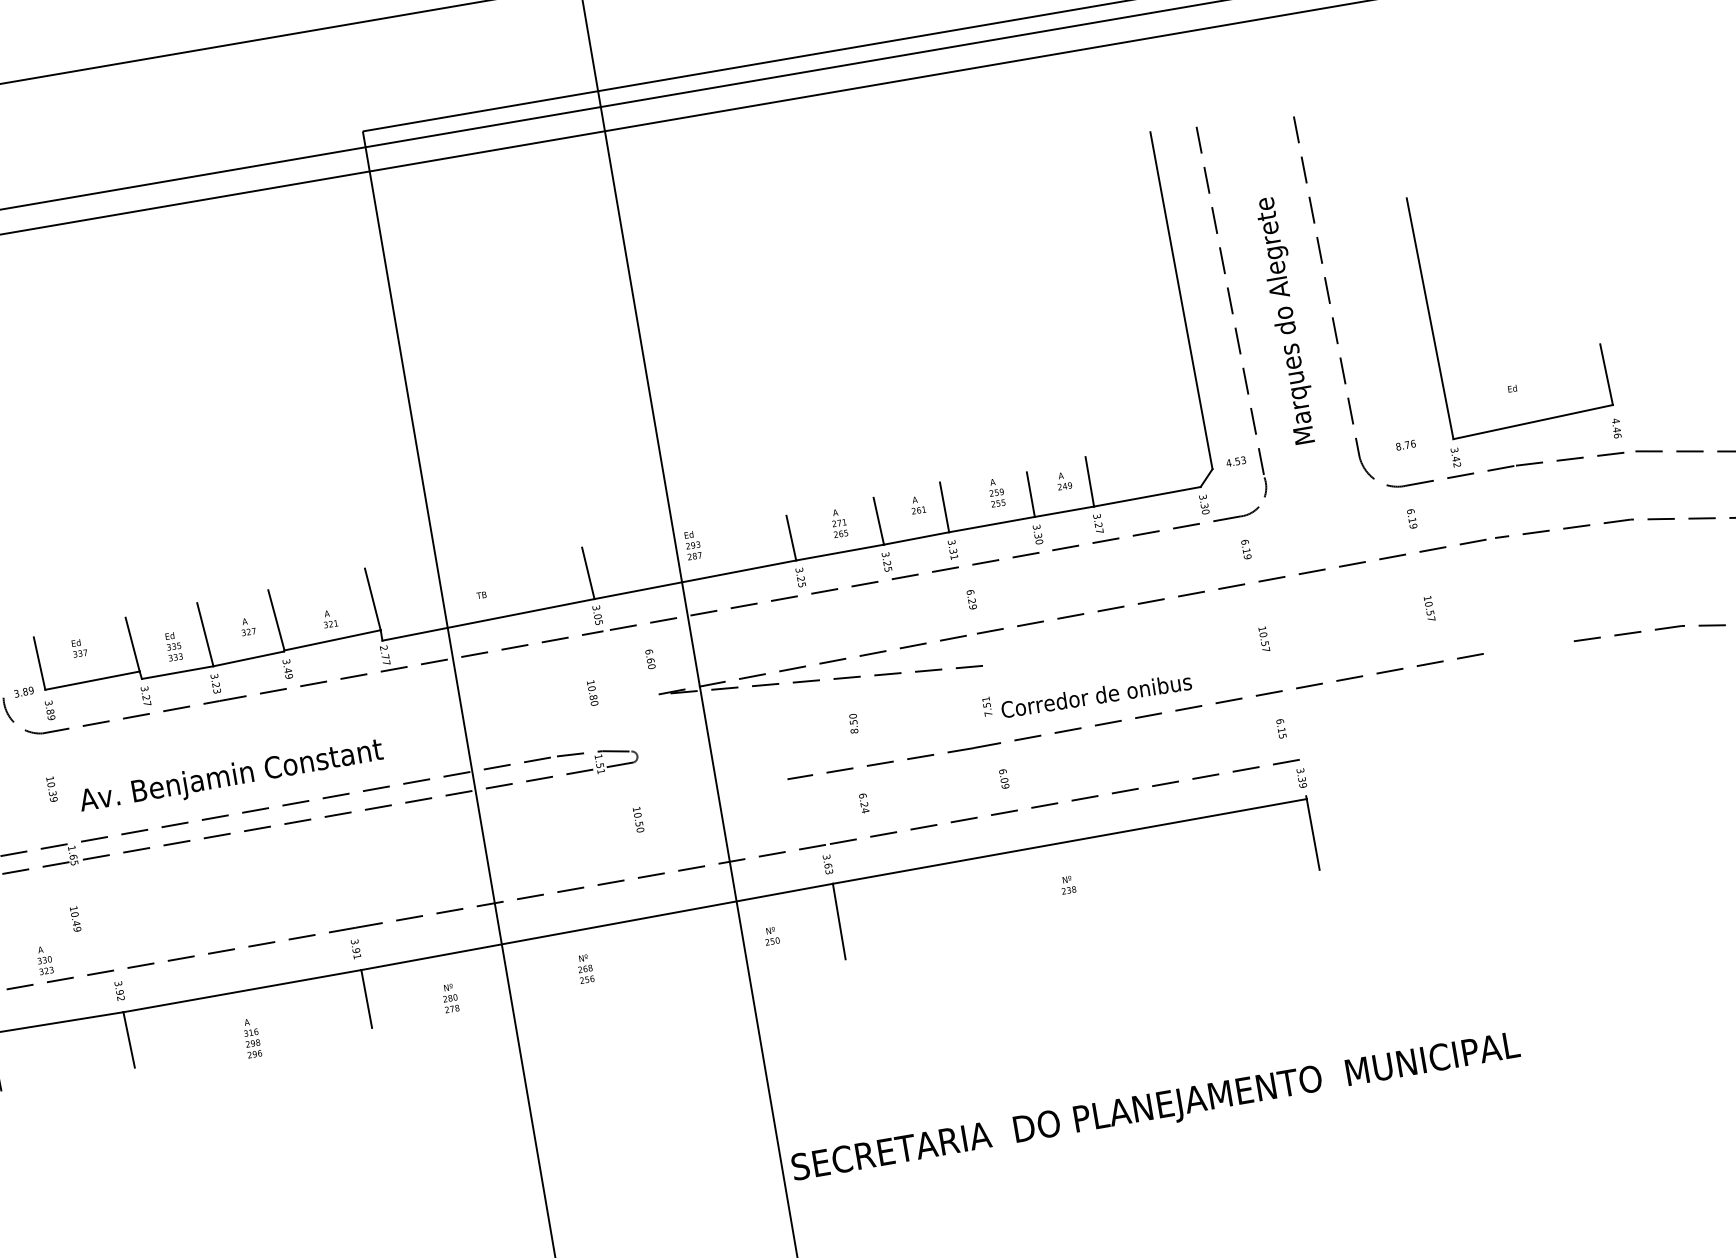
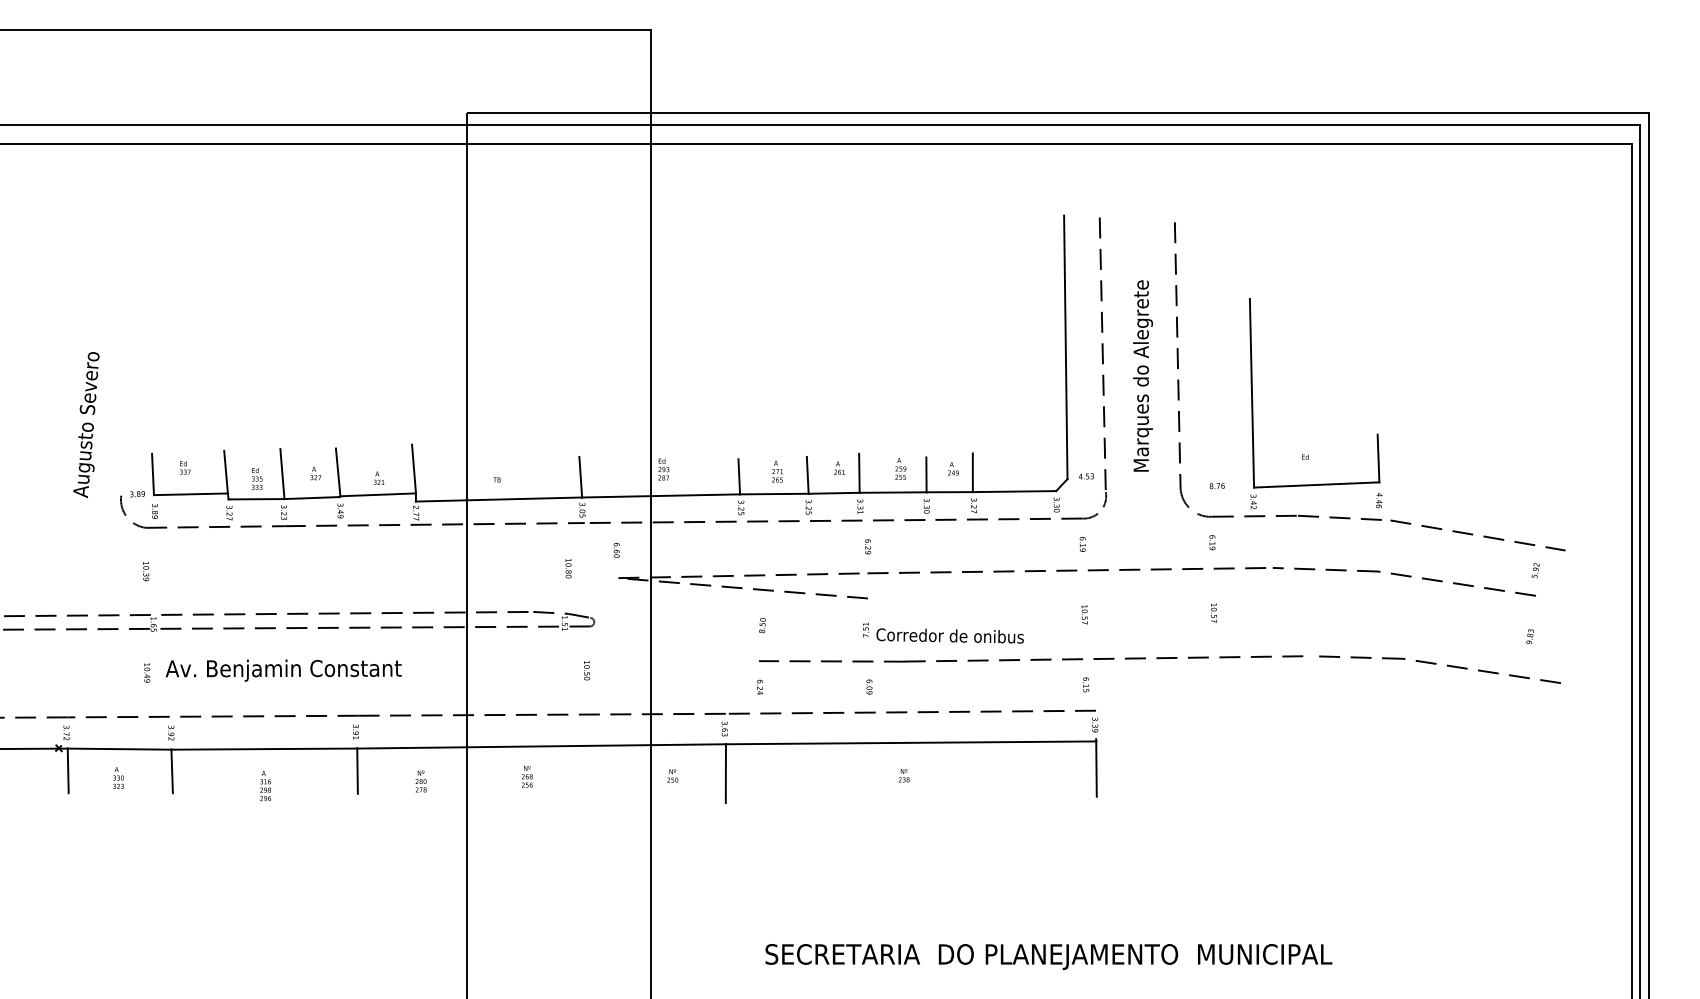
part: (1136, 716) -> (1031, 658), moved
text: (231, 777) -> (283, 670), moved
text: (44, 959) -> (118, 777), moved
text: (1155, 1109) -> (1048, 957), moved

